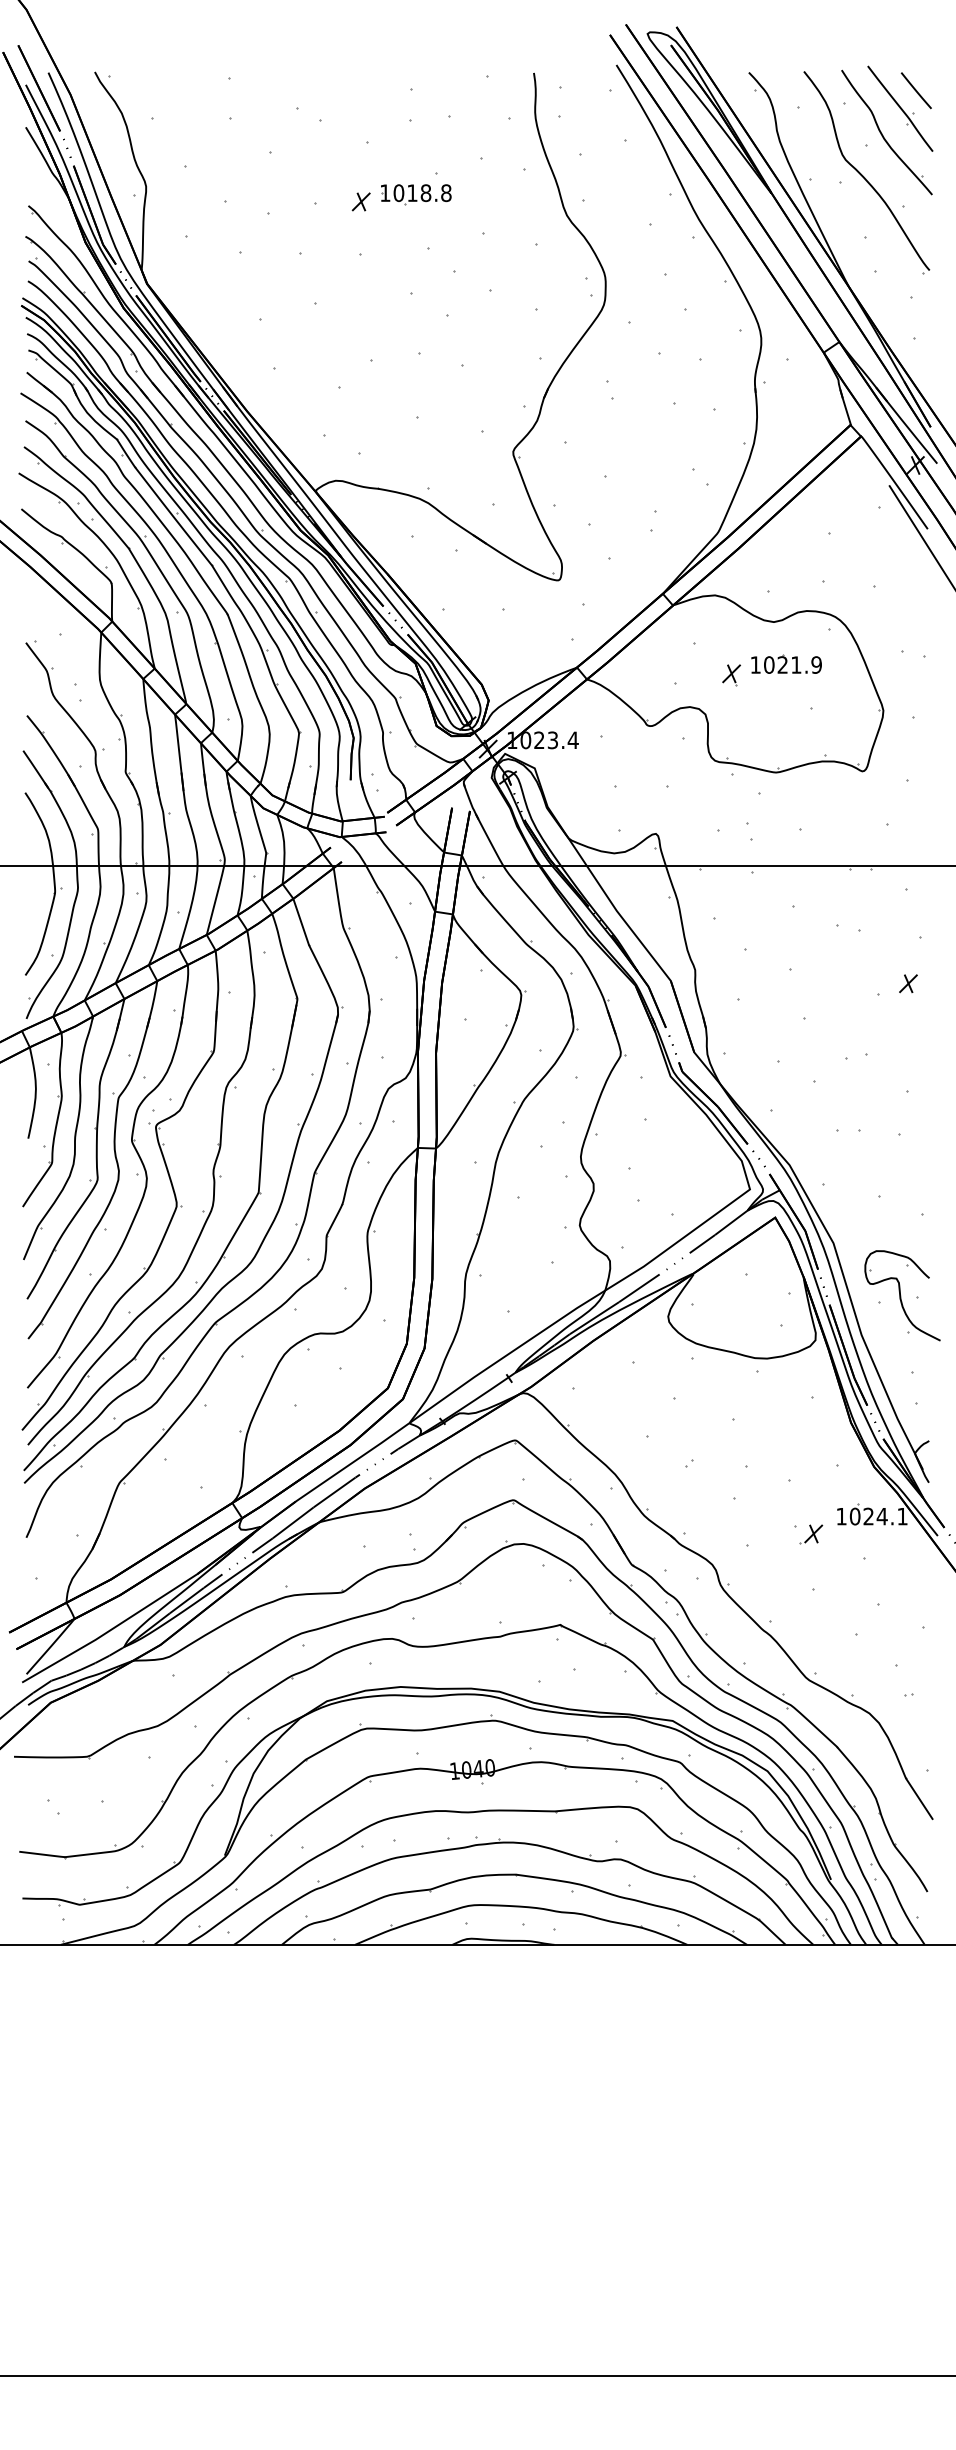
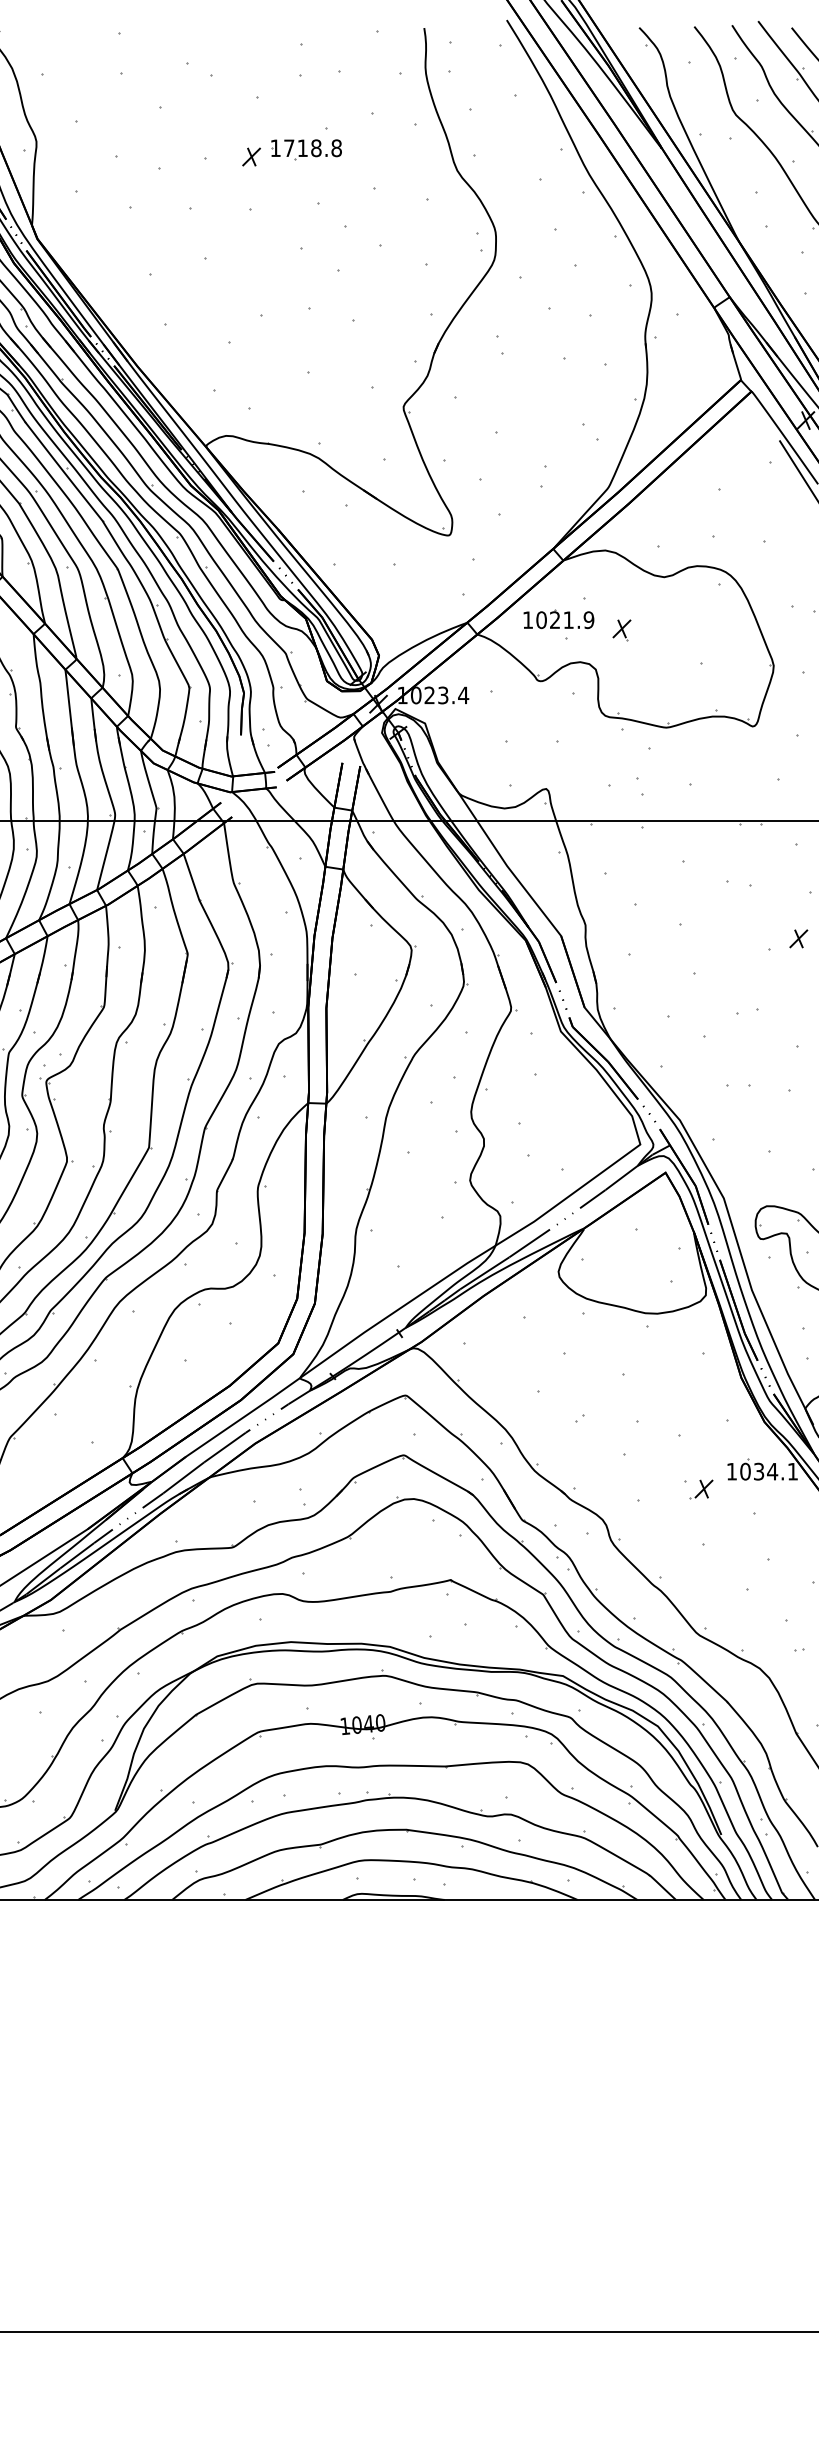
text: (398, 192) -> (288, 147), 1018.8 -> 1718.8
part: (786, 663) -> (558, 618), moved
text: (868, 1516) -> (758, 1471), 1024.1 -> 1034.1

